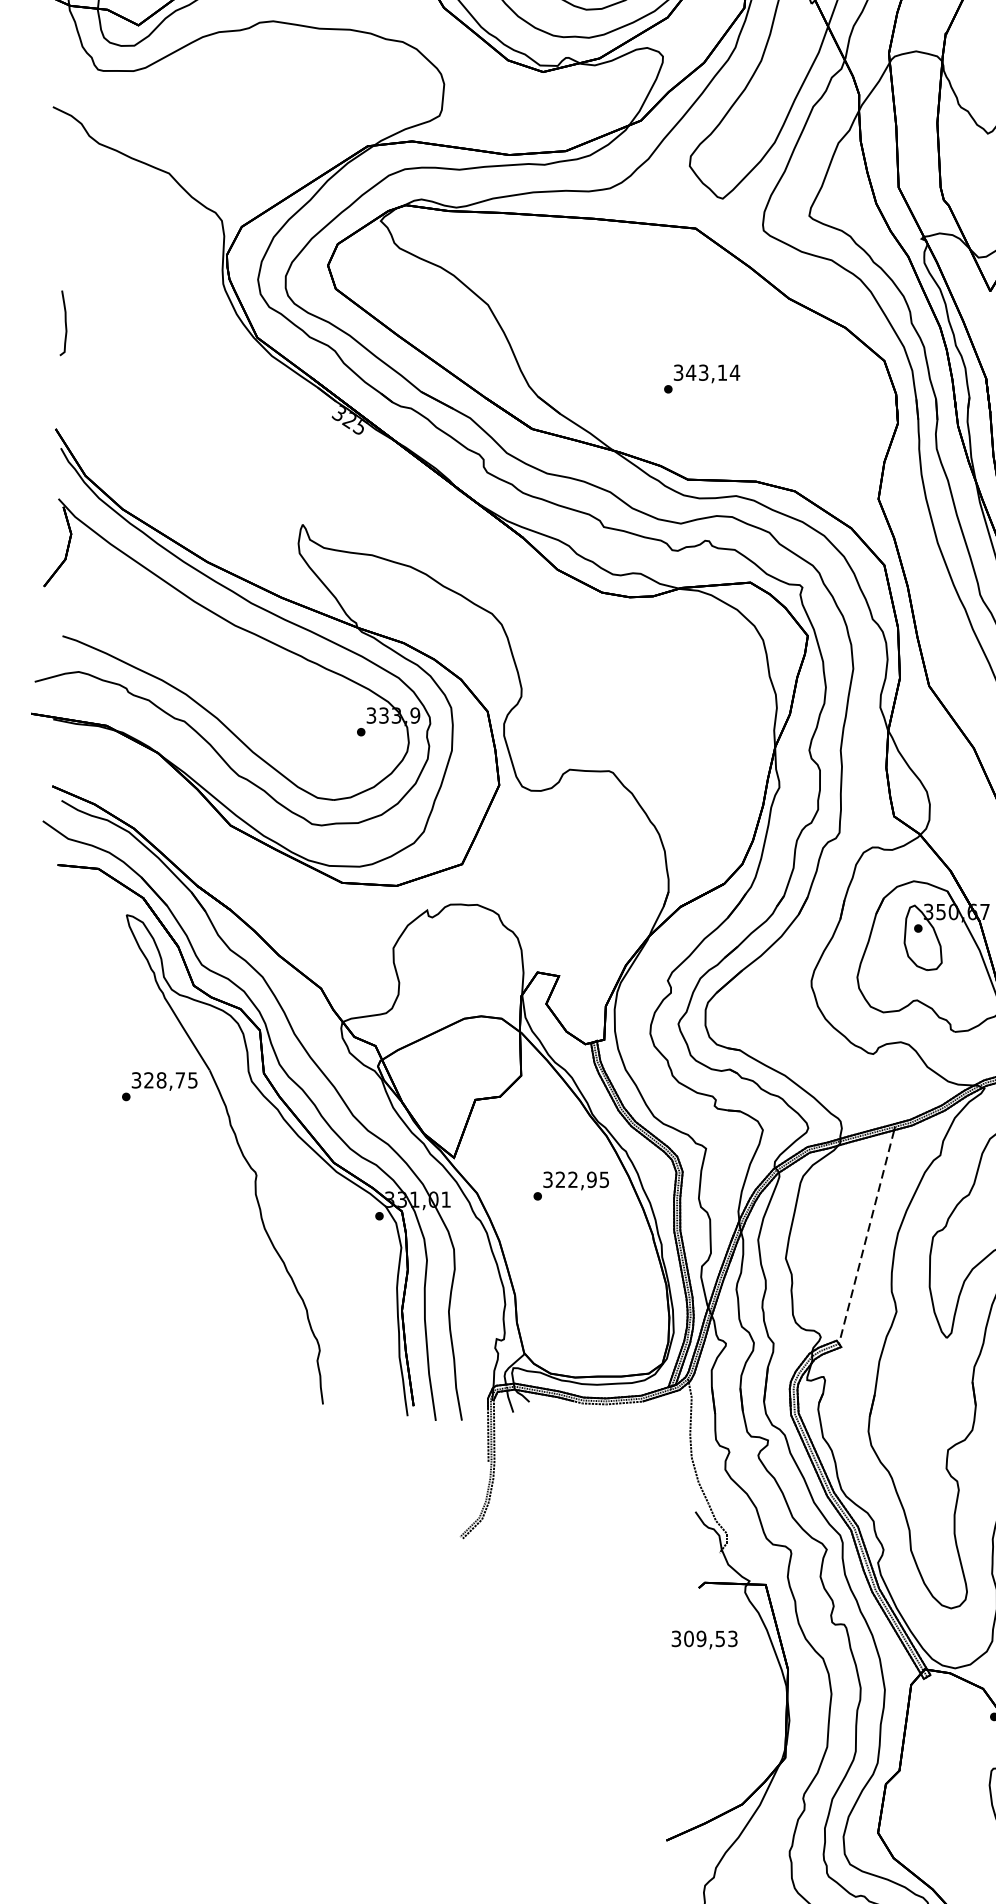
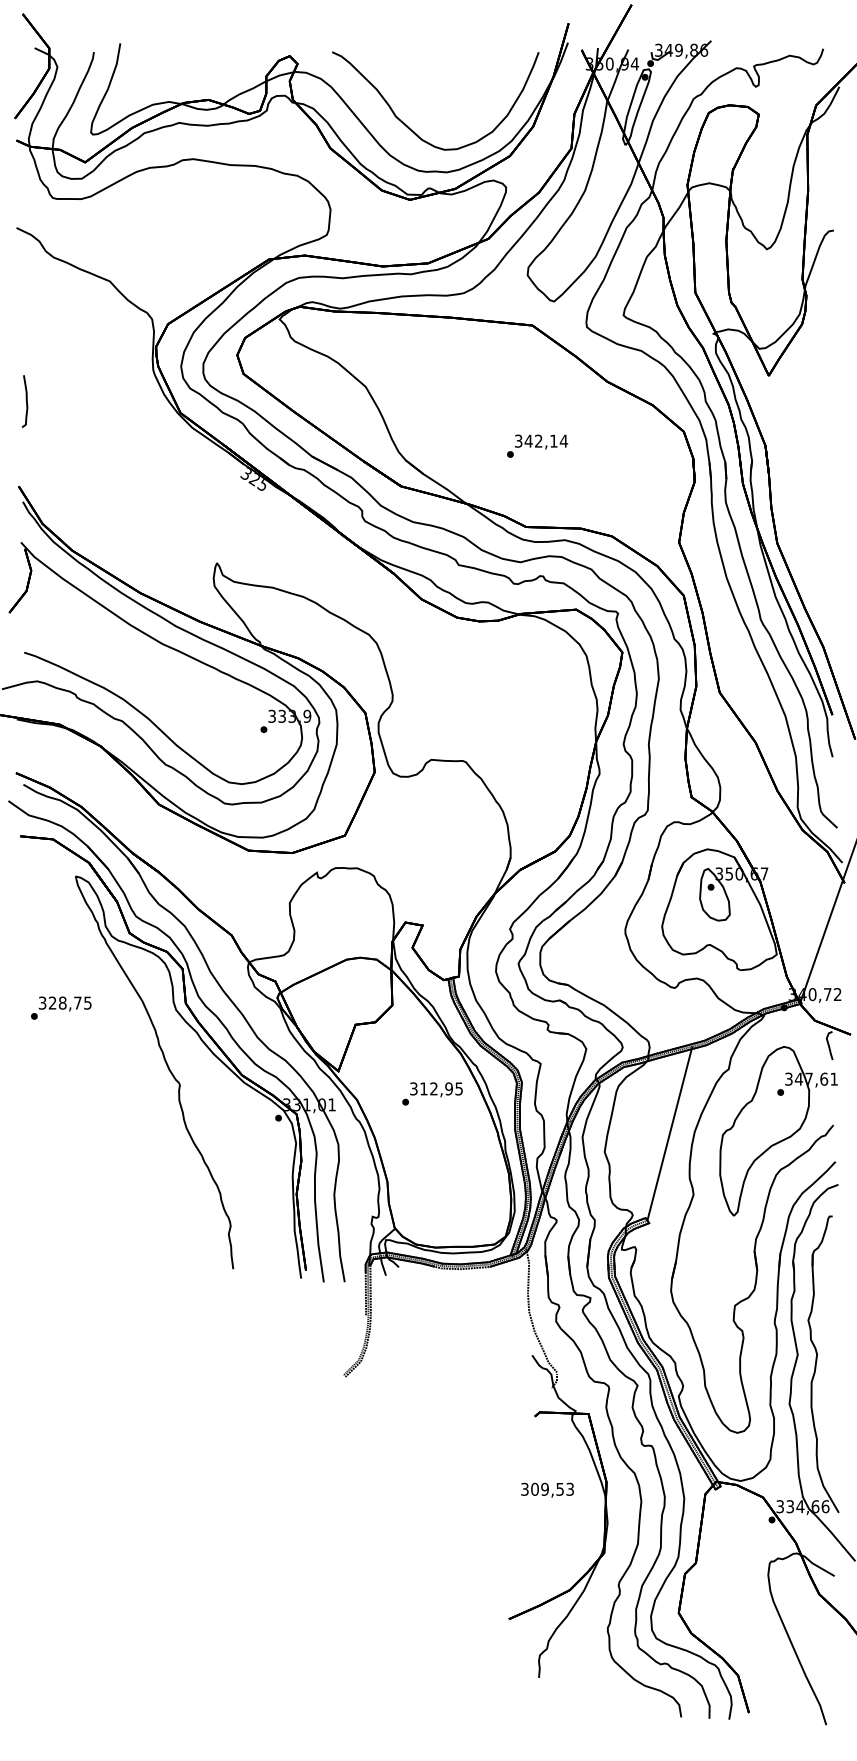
text: (703, 373) -> (538, 441), 343,14 -> 342,14
text: (160, 1085) -> (61, 1007), moved
text: (560, 1179) -> (423, 1088), 322,95 -> 312,95
line: (866, 1236) -> (669, 1134), dashed -> solid
text: (704, 1639) -> (547, 1489), moved

